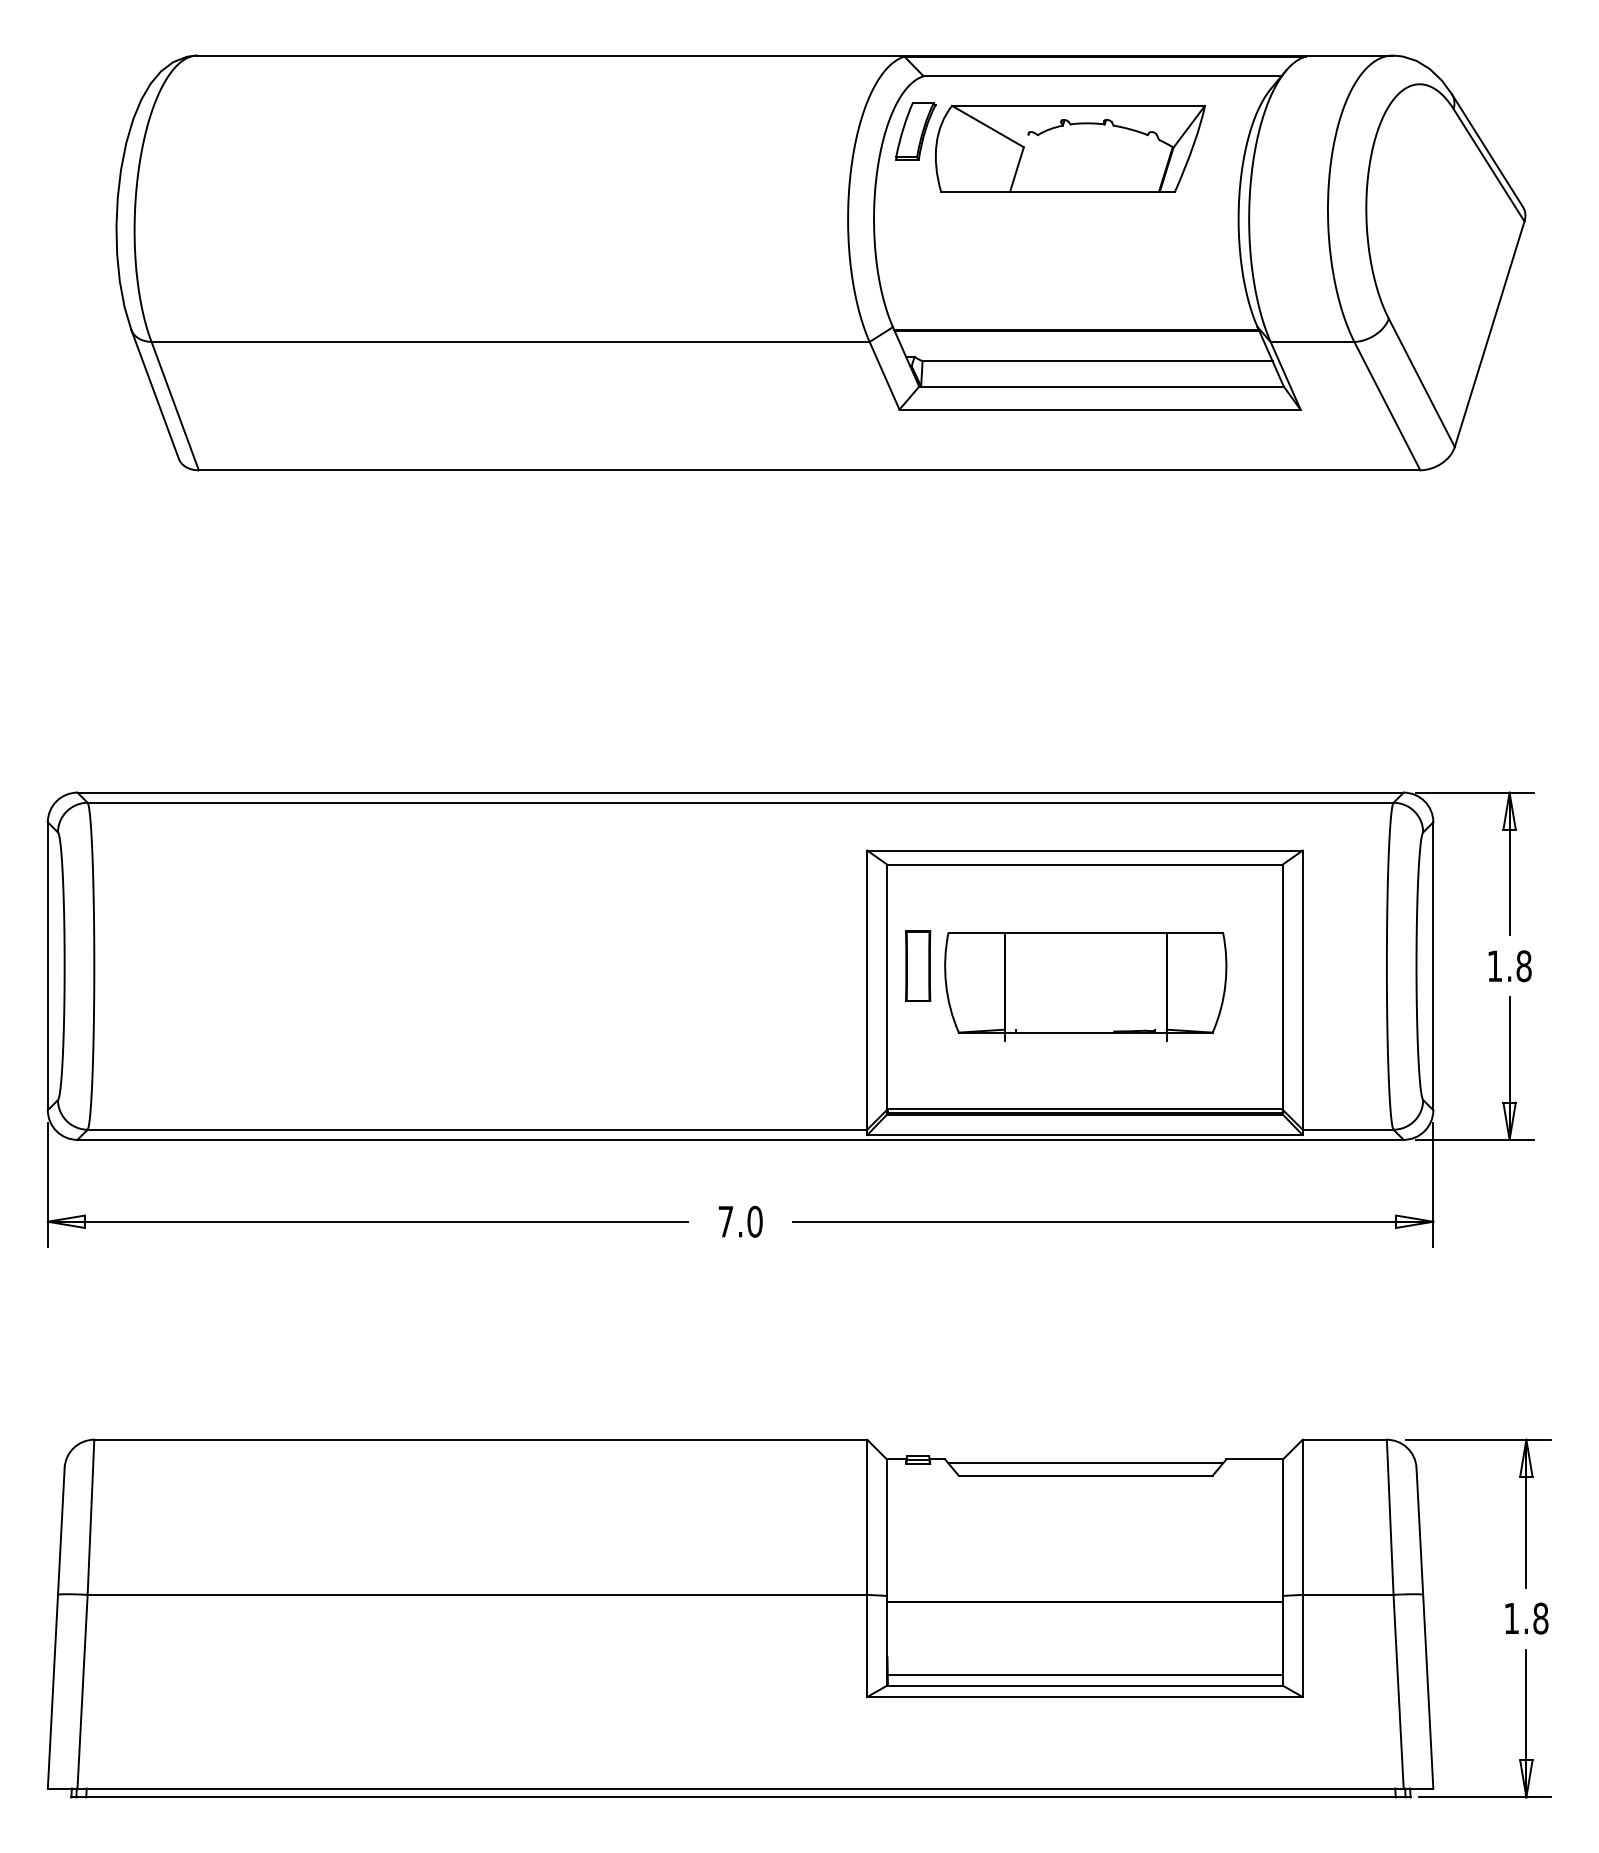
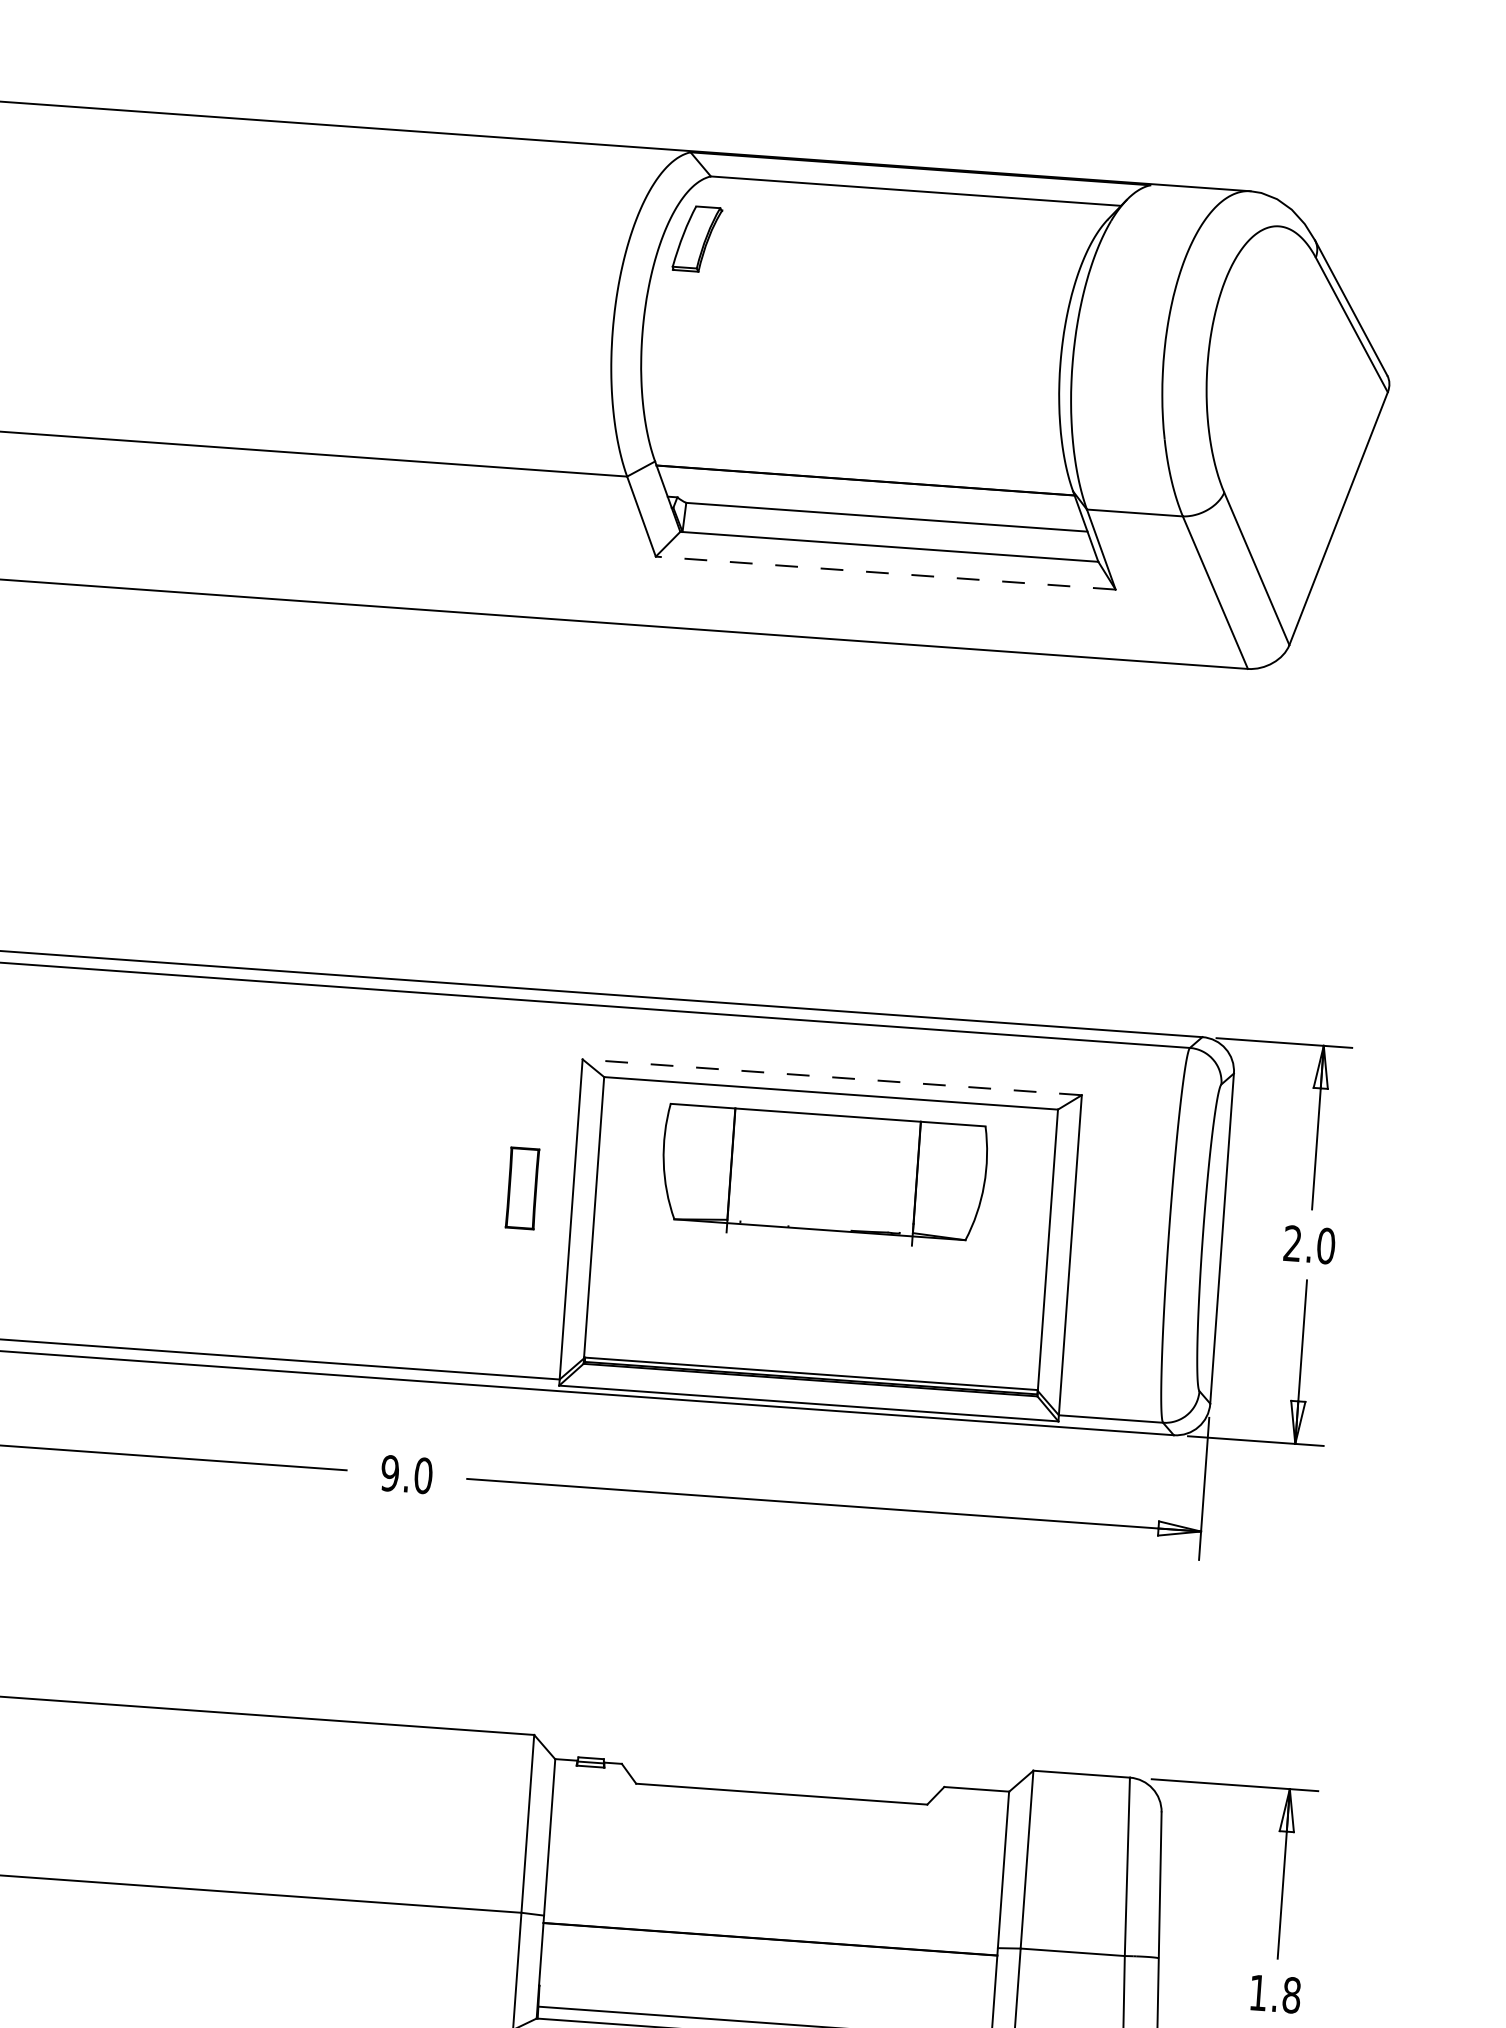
part: (1070, 148) -> (873, 271), removed
line: (1100, 409) -> (886, 572), solid -> dashed
line: (1084, 850) -> (831, 1077), solid -> dashed
part: (918, 965) -> (523, 1187), moved
text: (1509, 965) -> (1309, 1244), 1.8 -> 2.0
part: (1085, 986) -> (823, 1176), moved
text: (725, 1221) -> (389, 1473), 7.0 -> 9.0
line: (1085, 1463) -> (782, 1780), removed

